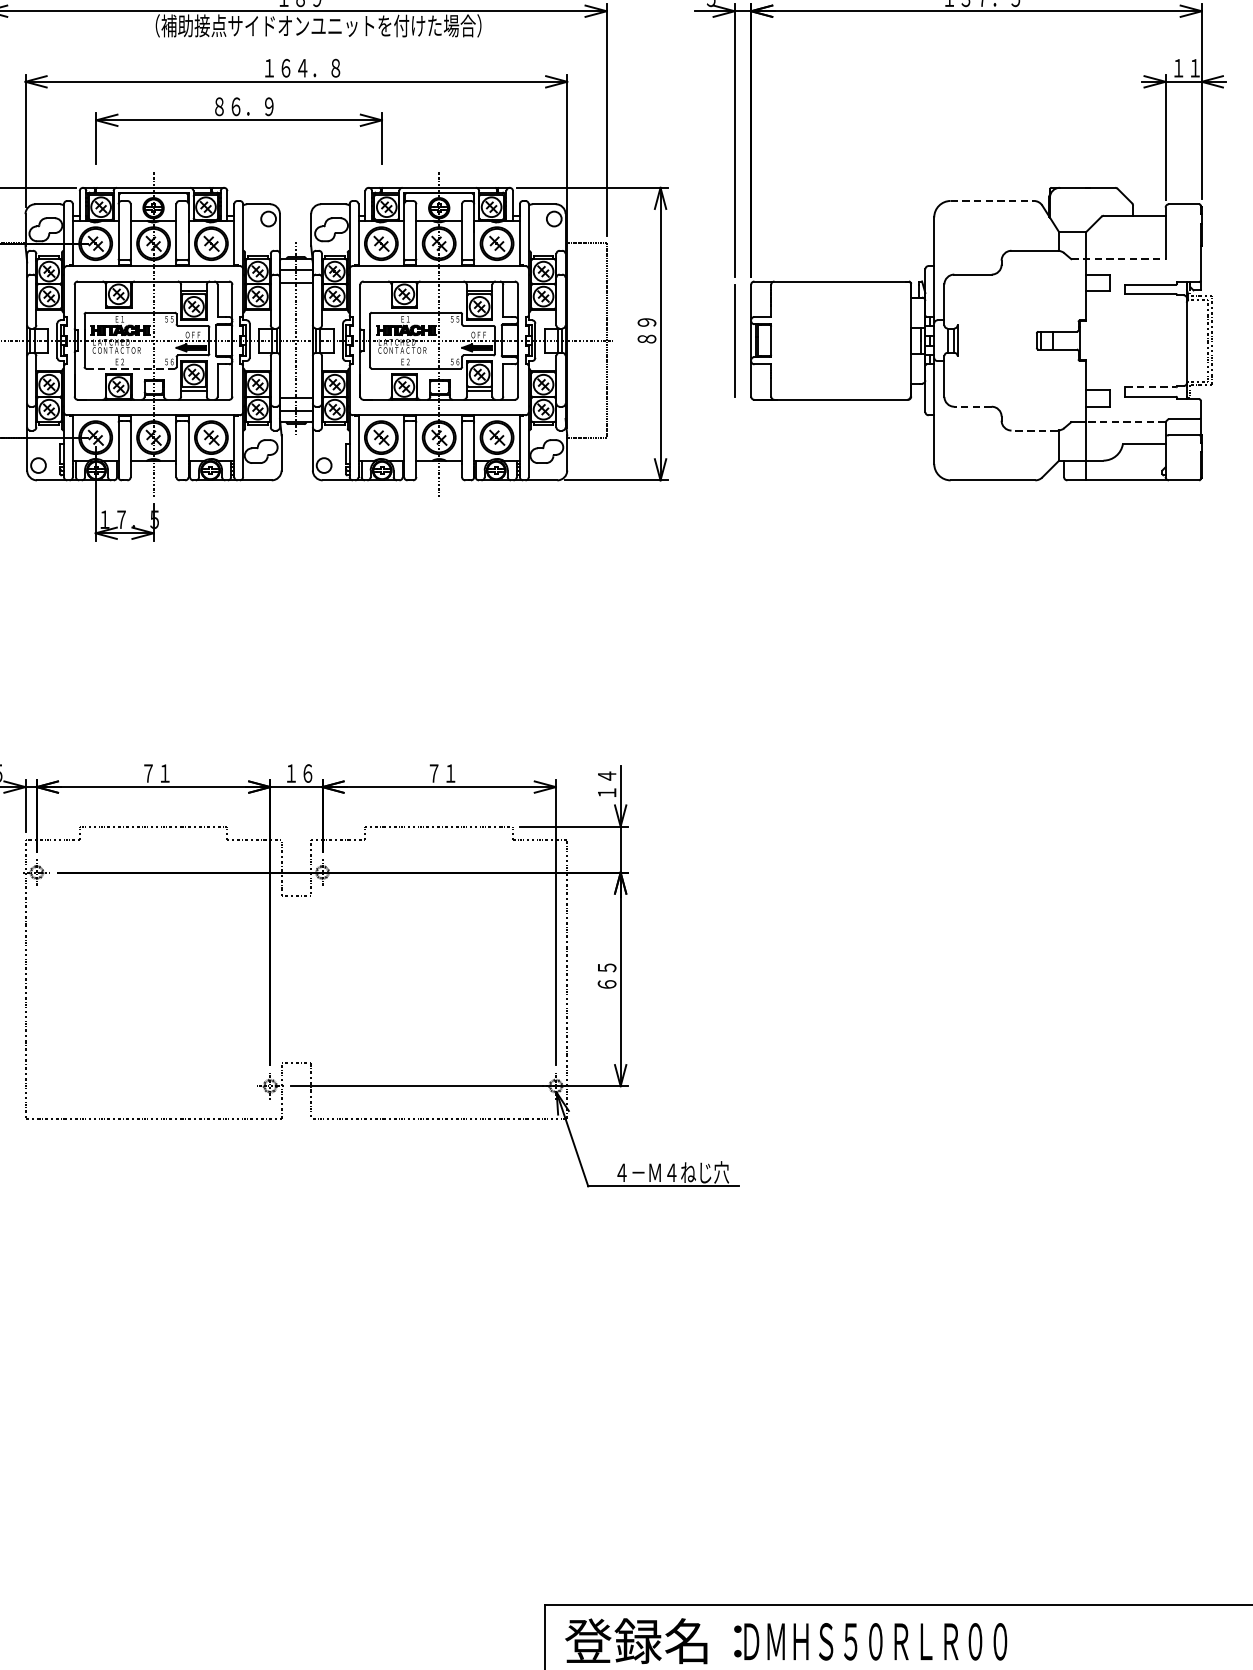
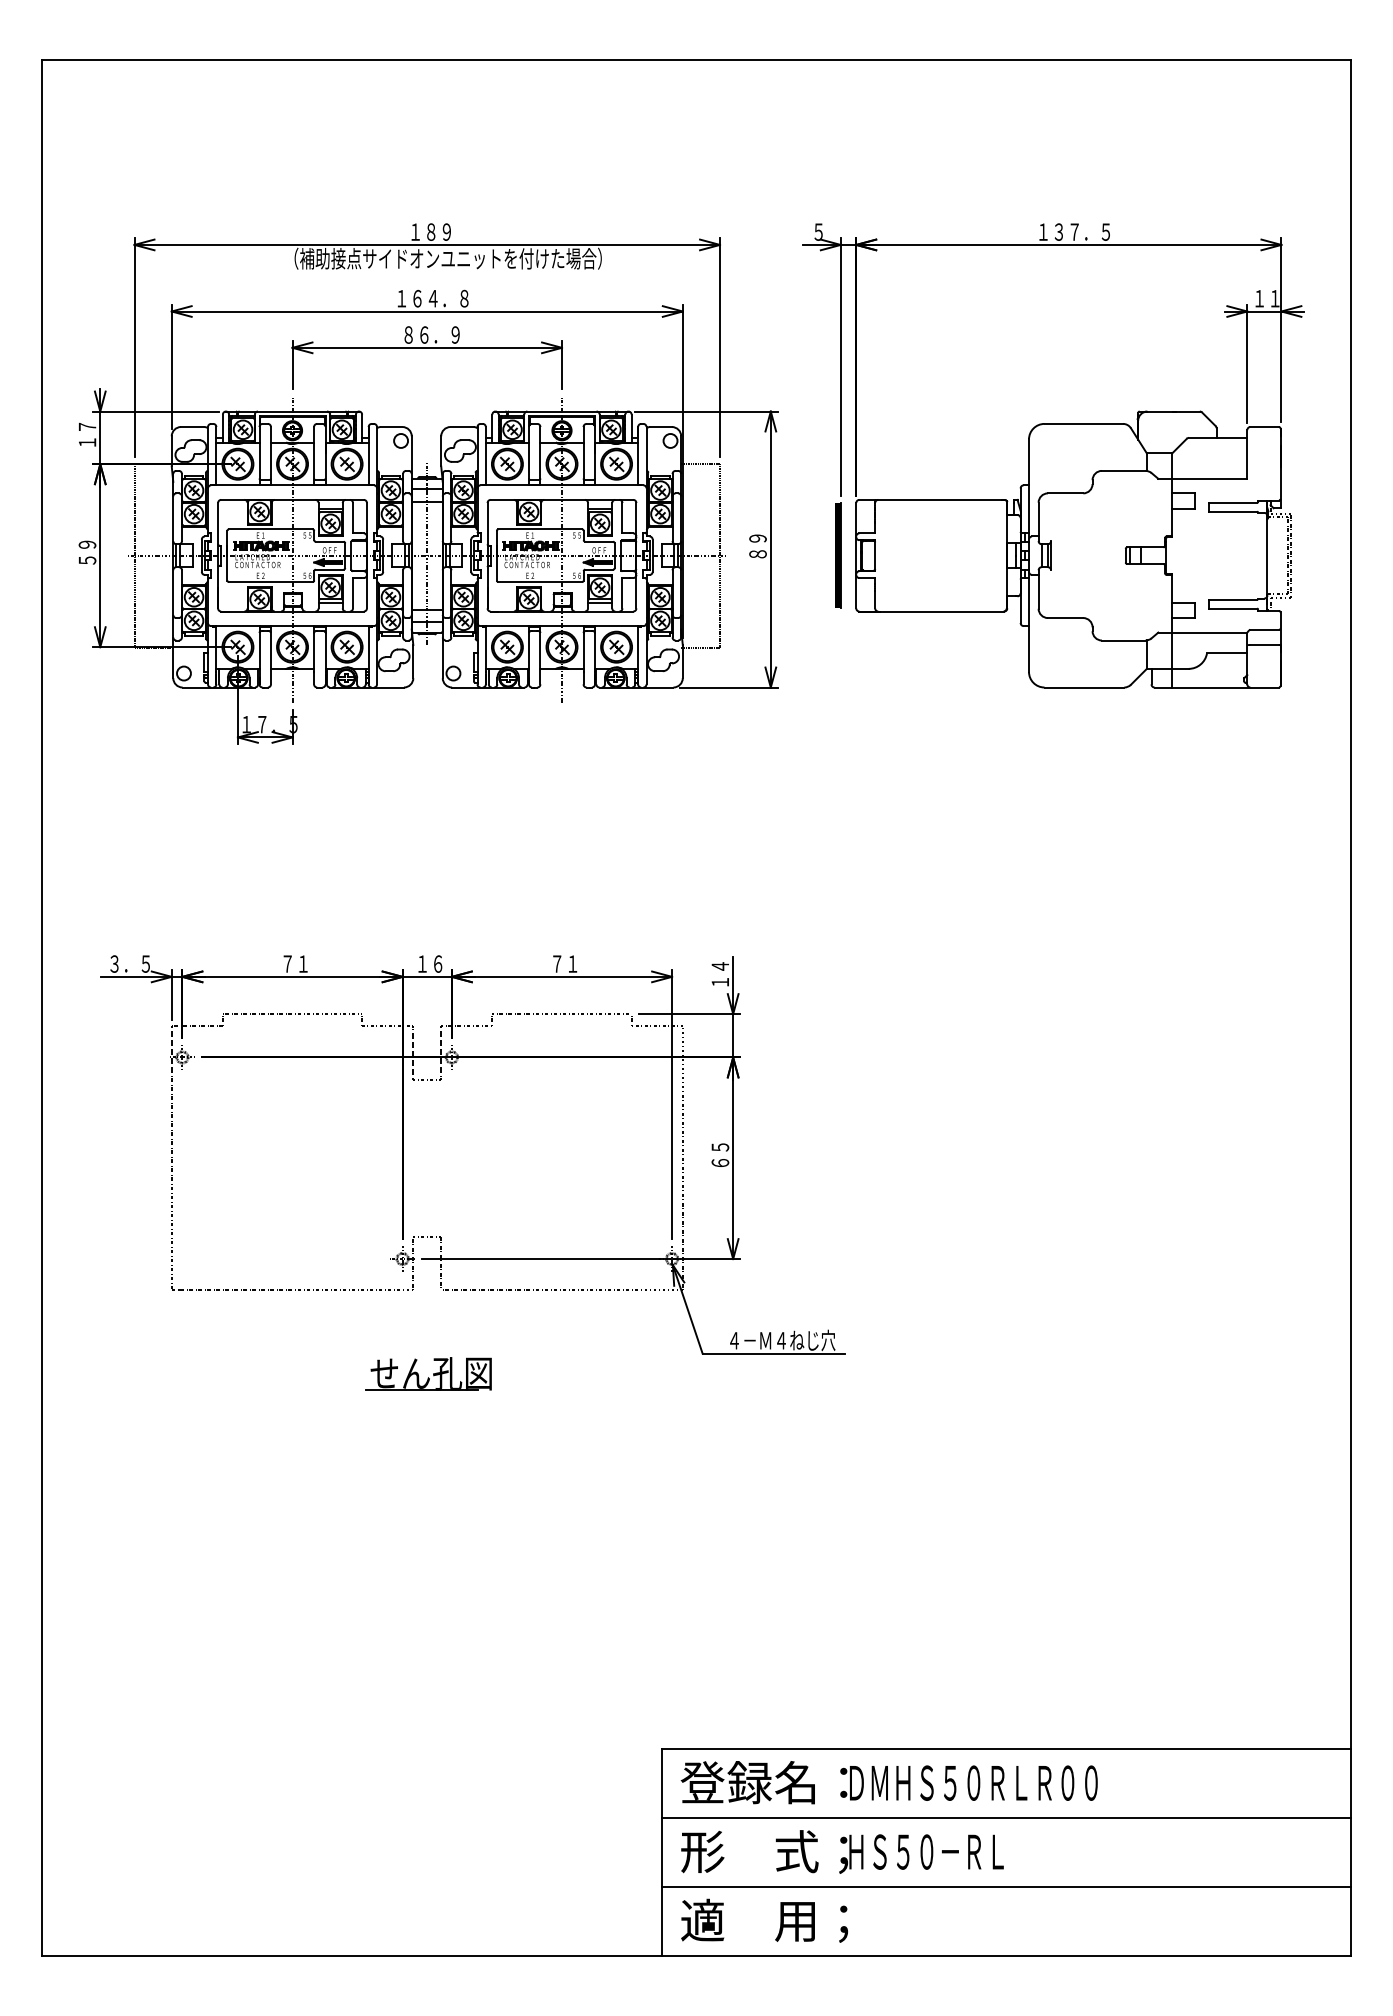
part: (238, 121) -> (426, 348), moved
line: (993, 200) -> (1084, 423), dashed -> solid
line: (1119, 258) -> (1203, 478), dashed -> solid
fill: (731, 340) -> (837, 555), added
line: (130, 369) -> (270, 582), dashed -> solid
line: (1150, 387) -> (1233, 599), dashed -> solid
line: (972, 407) -> (1065, 618), dashed -> solid
line: (1125, 422) -> (1209, 632), dashed -> solid
line: (1034, 430) -> (1123, 640), dashed -> solid
part: (297, 1207) -> (428, 1373), added

